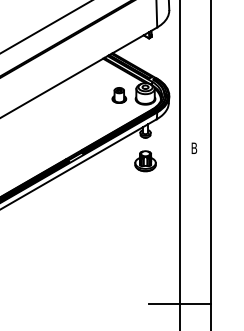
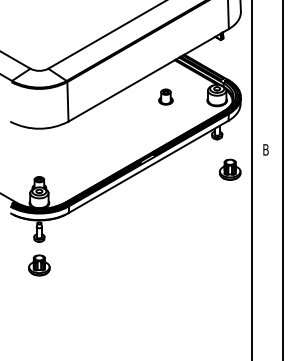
part: (118, 94) -> (165, 96), moved
part: (145, 160) -> (230, 169), moved
line: (179, 303) -> (251, 305), removed

